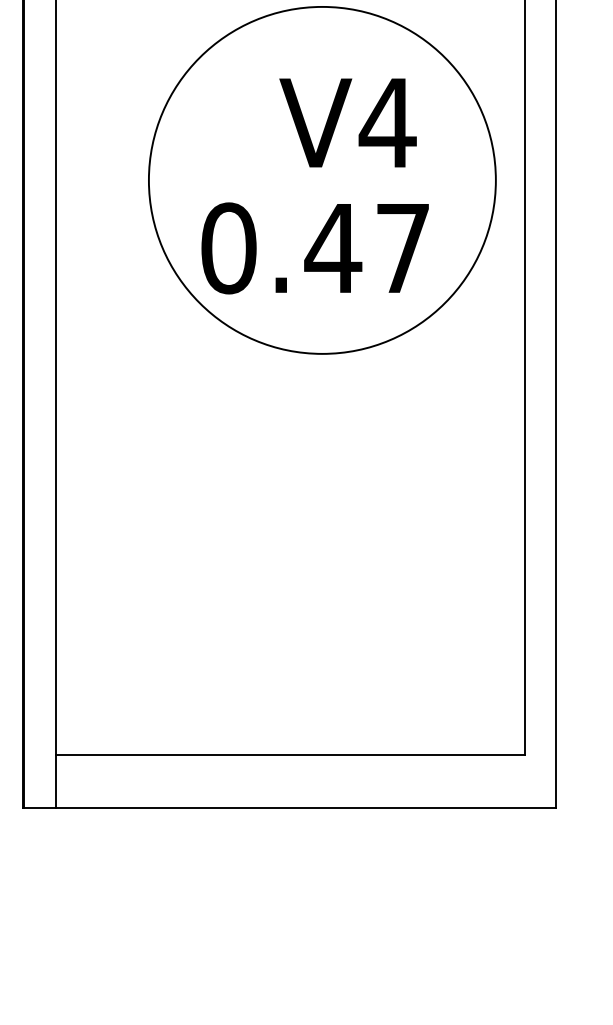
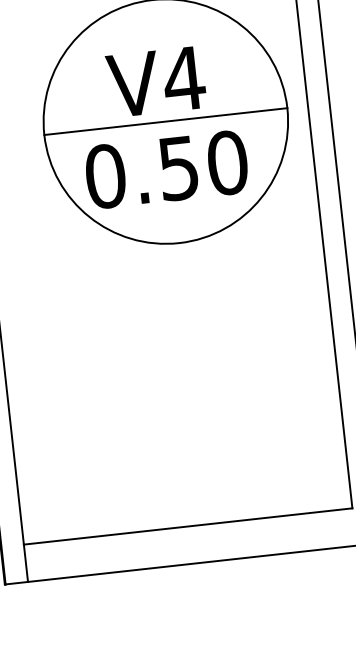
text: (347, 122) -> (155, 81), moved
line: (322, 180) -> (165, 121), added
text: (367, 248) -> (202, 165), 0.47 -> 0.50

